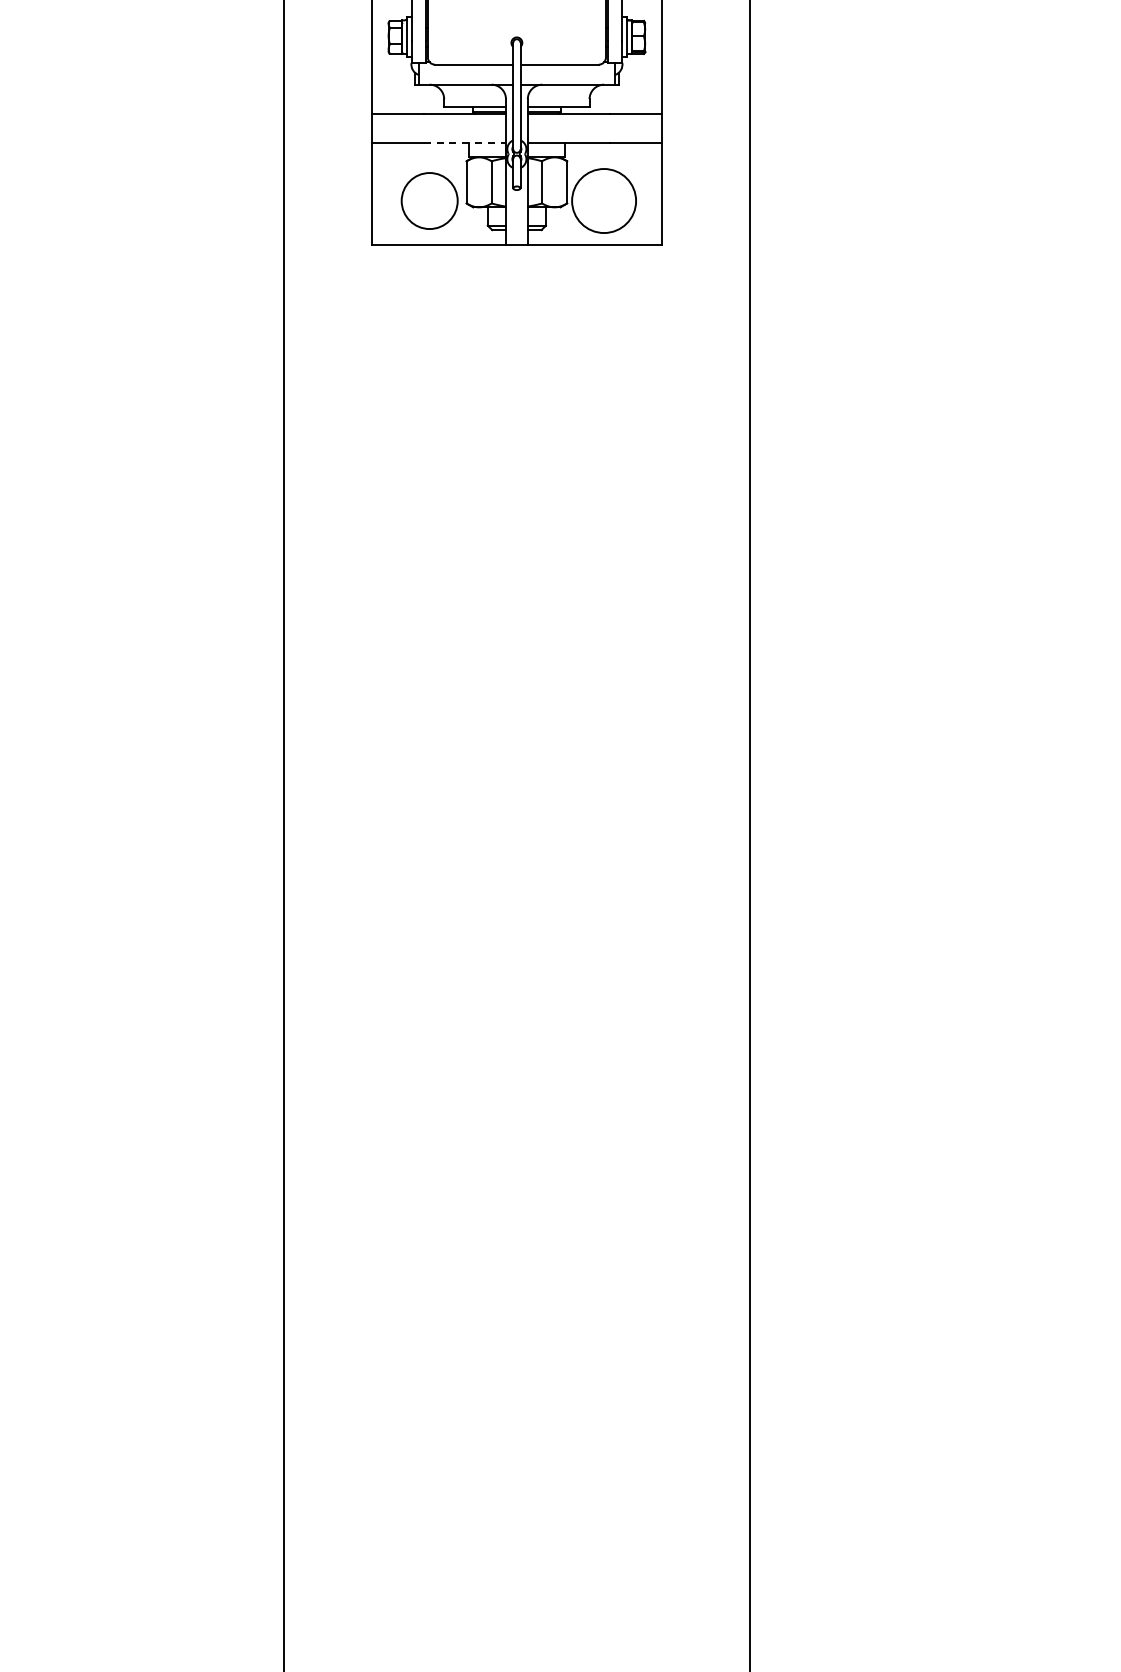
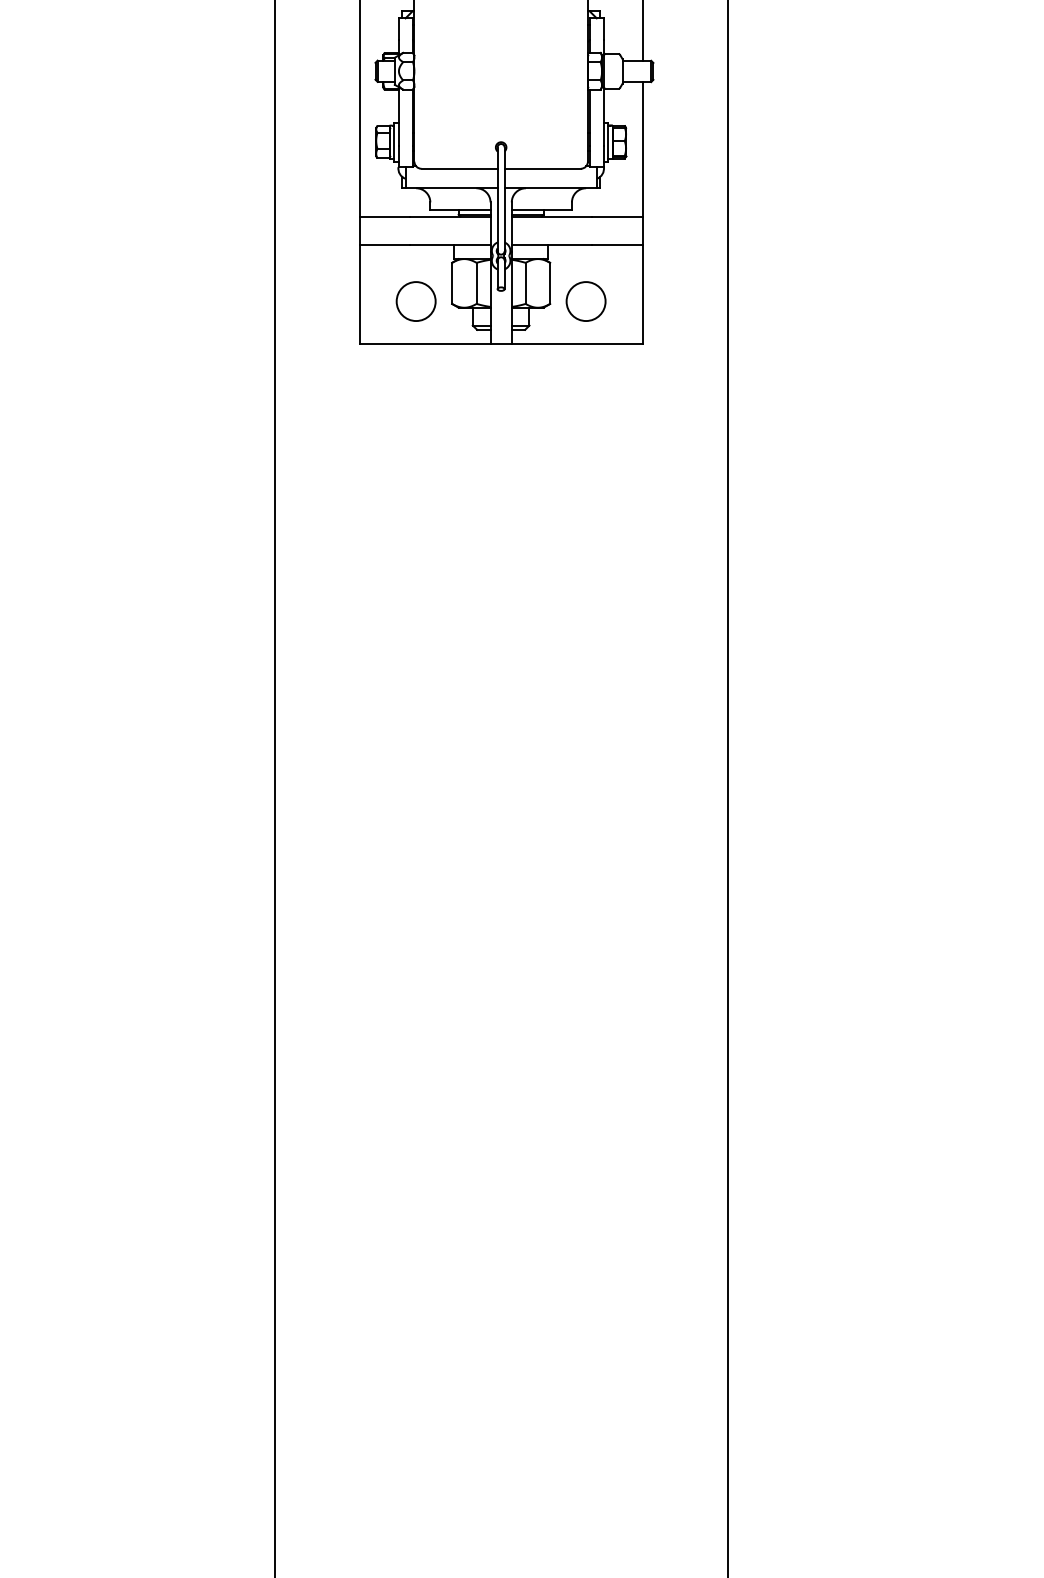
line: (465, 142) -> (451, 244), dashed -> solid
circle: (429, 200) -> (416, 301), size x0.71
circle: (604, 201) -> (586, 302), size x0.62

